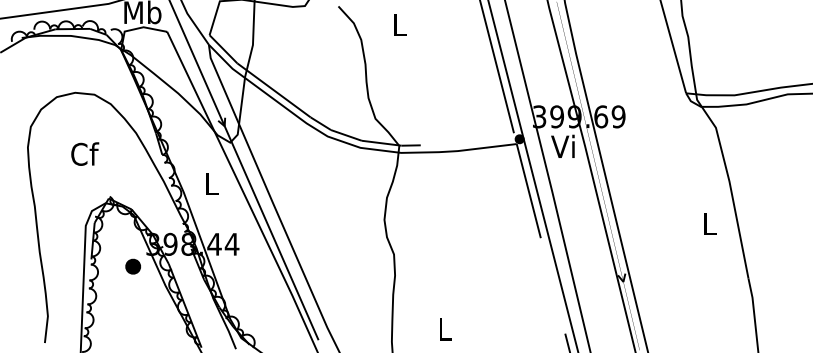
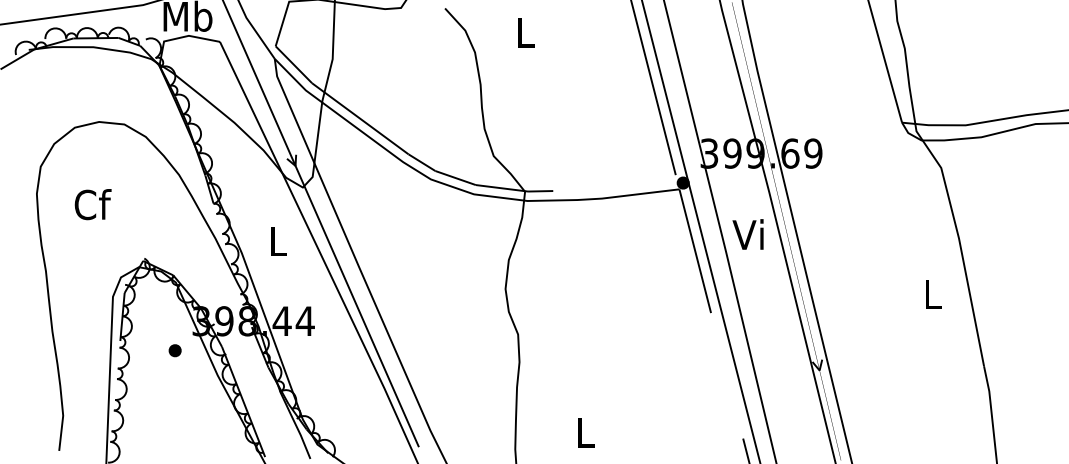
text: (562, 146) -> (747, 234), moved
text: (84, 154) -> (92, 204), moved
part: (132, 266) -> (174, 350), size x0.62

